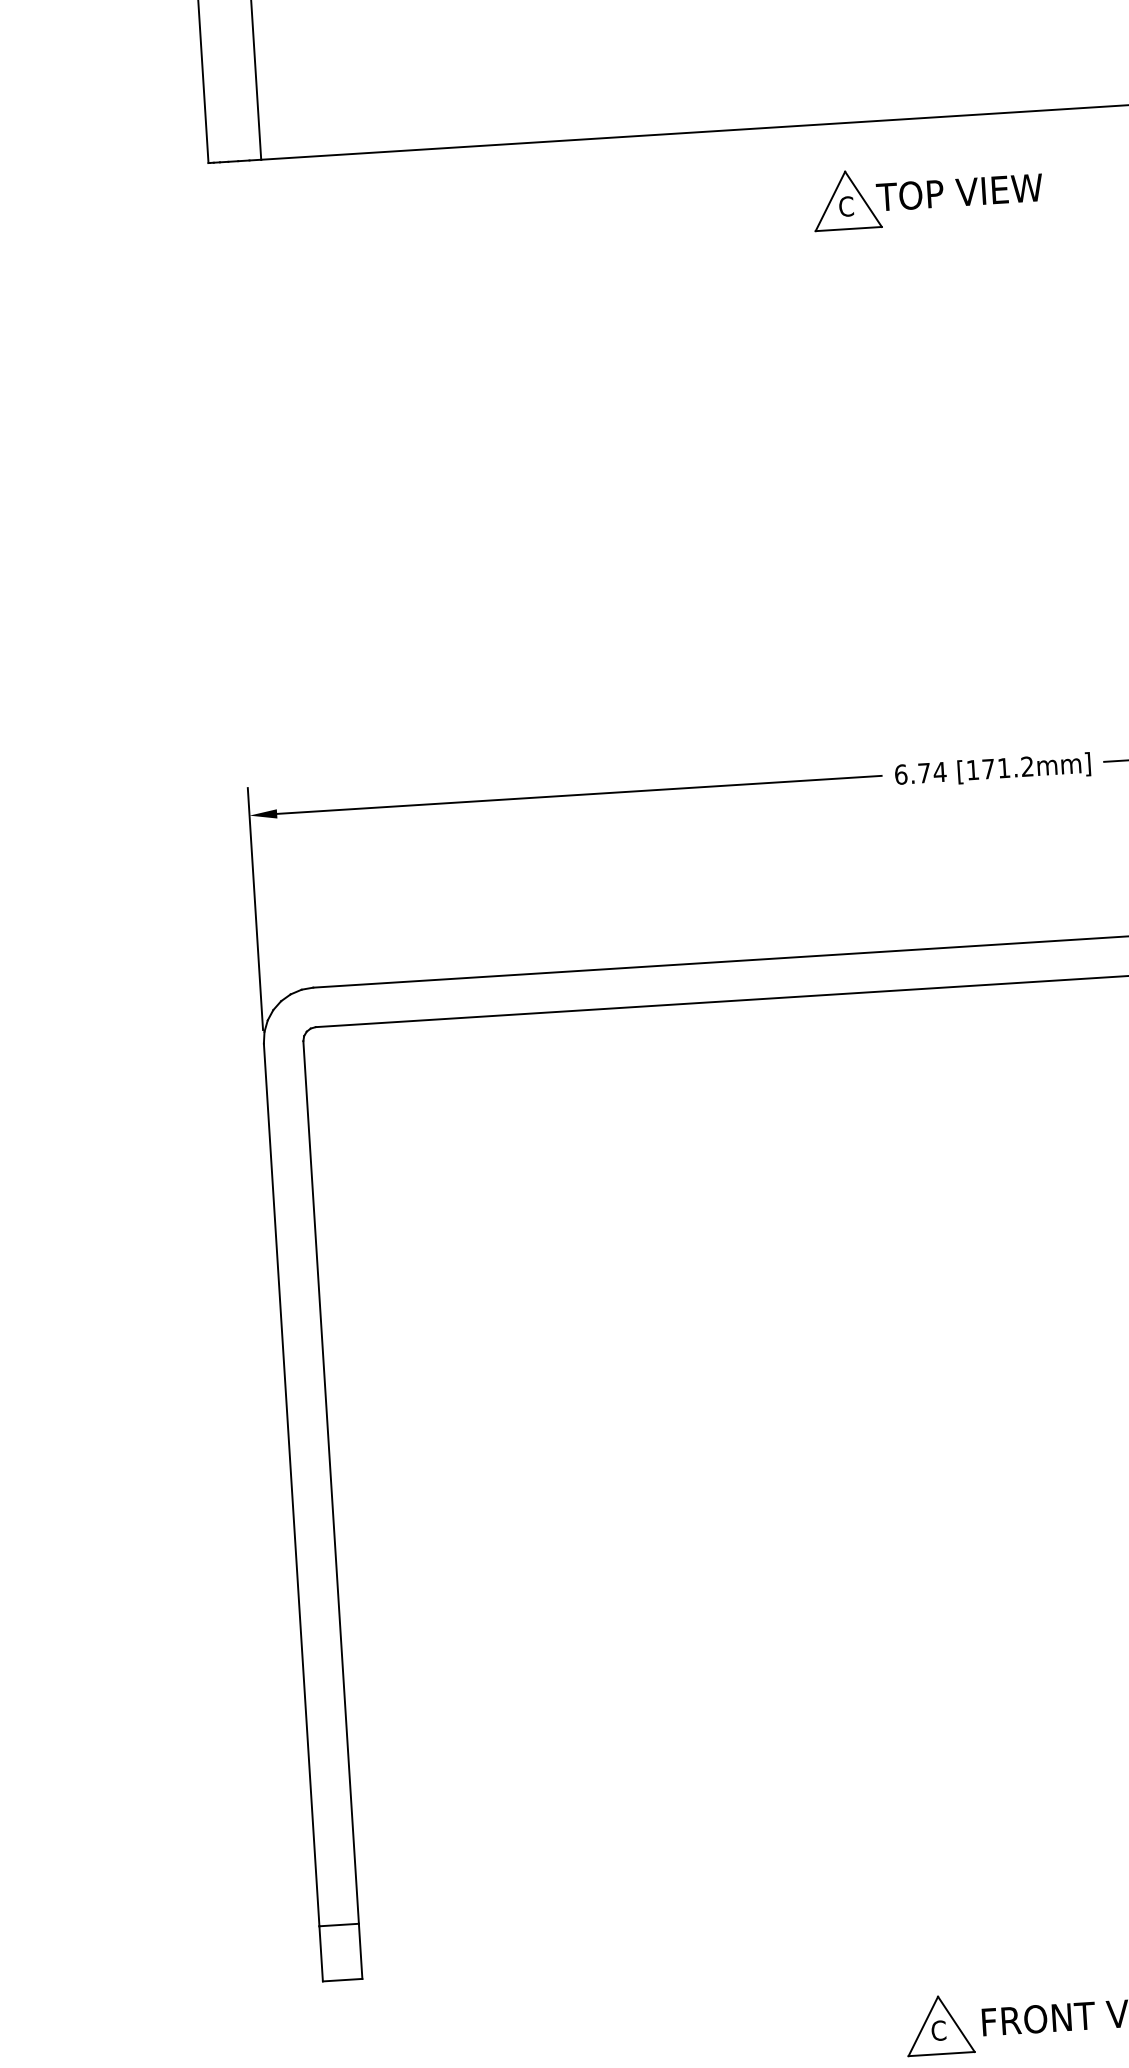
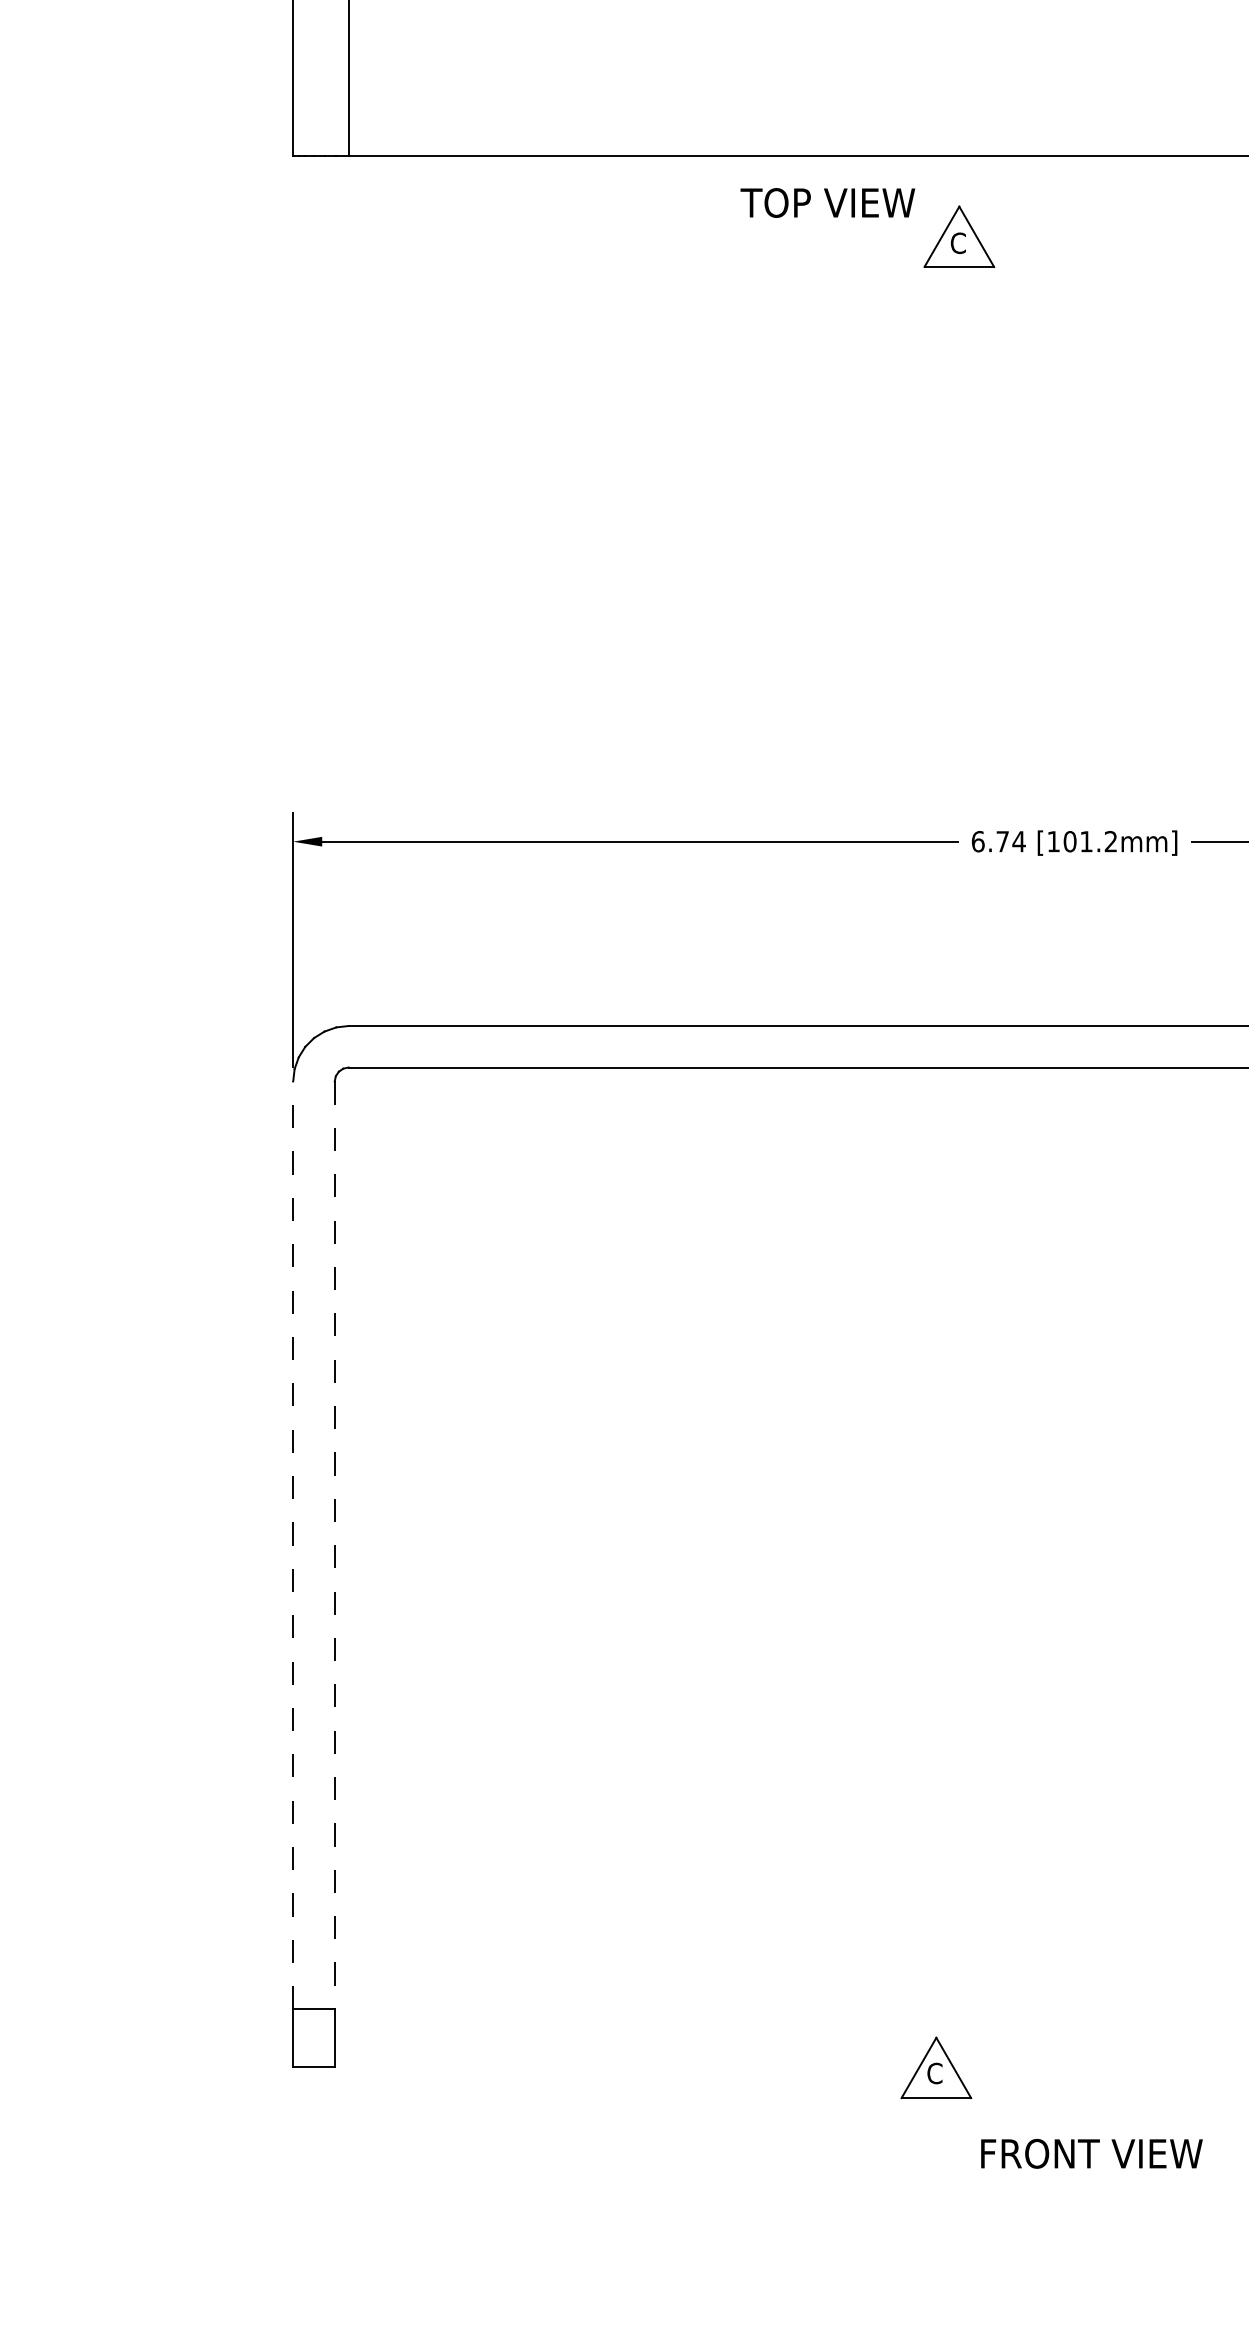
text: (959, 192) -> (827, 202), moved
text: (987, 768) -> (1069, 841), [171.2mm] -> [101.2mm]
line: (330, 1482) -> (334, 1545), solid -> dashed
line: (291, 1485) -> (293, 1545), solid -> dashed
part: (939, 2024) -> (936, 2067), moved

